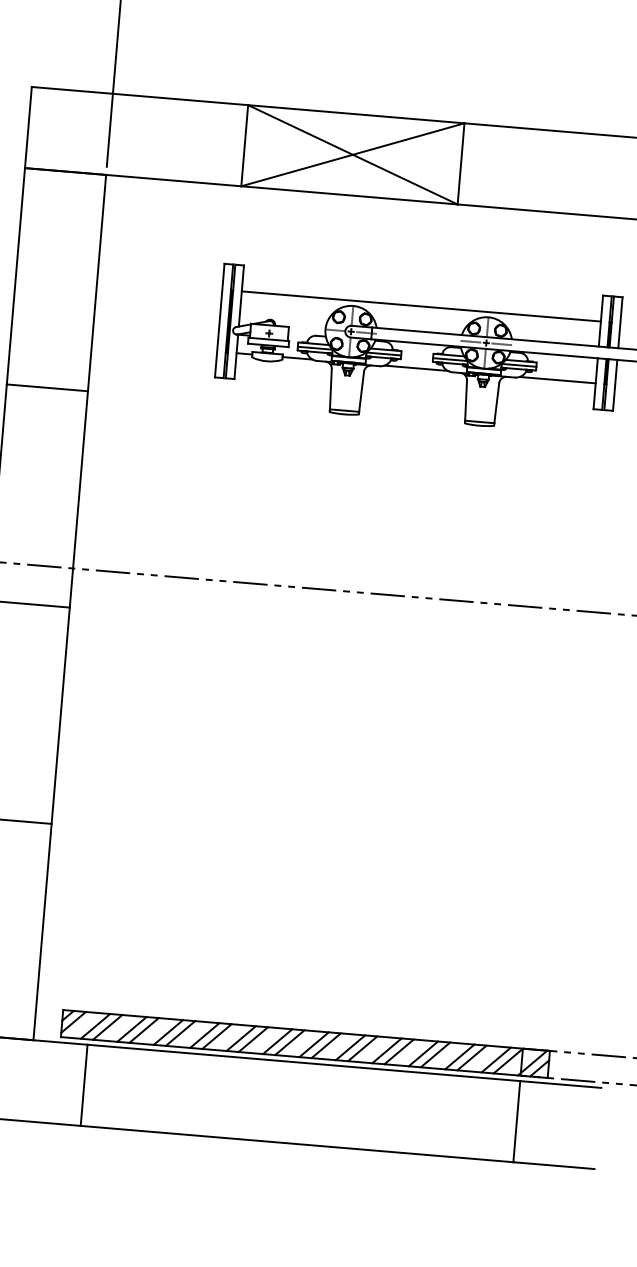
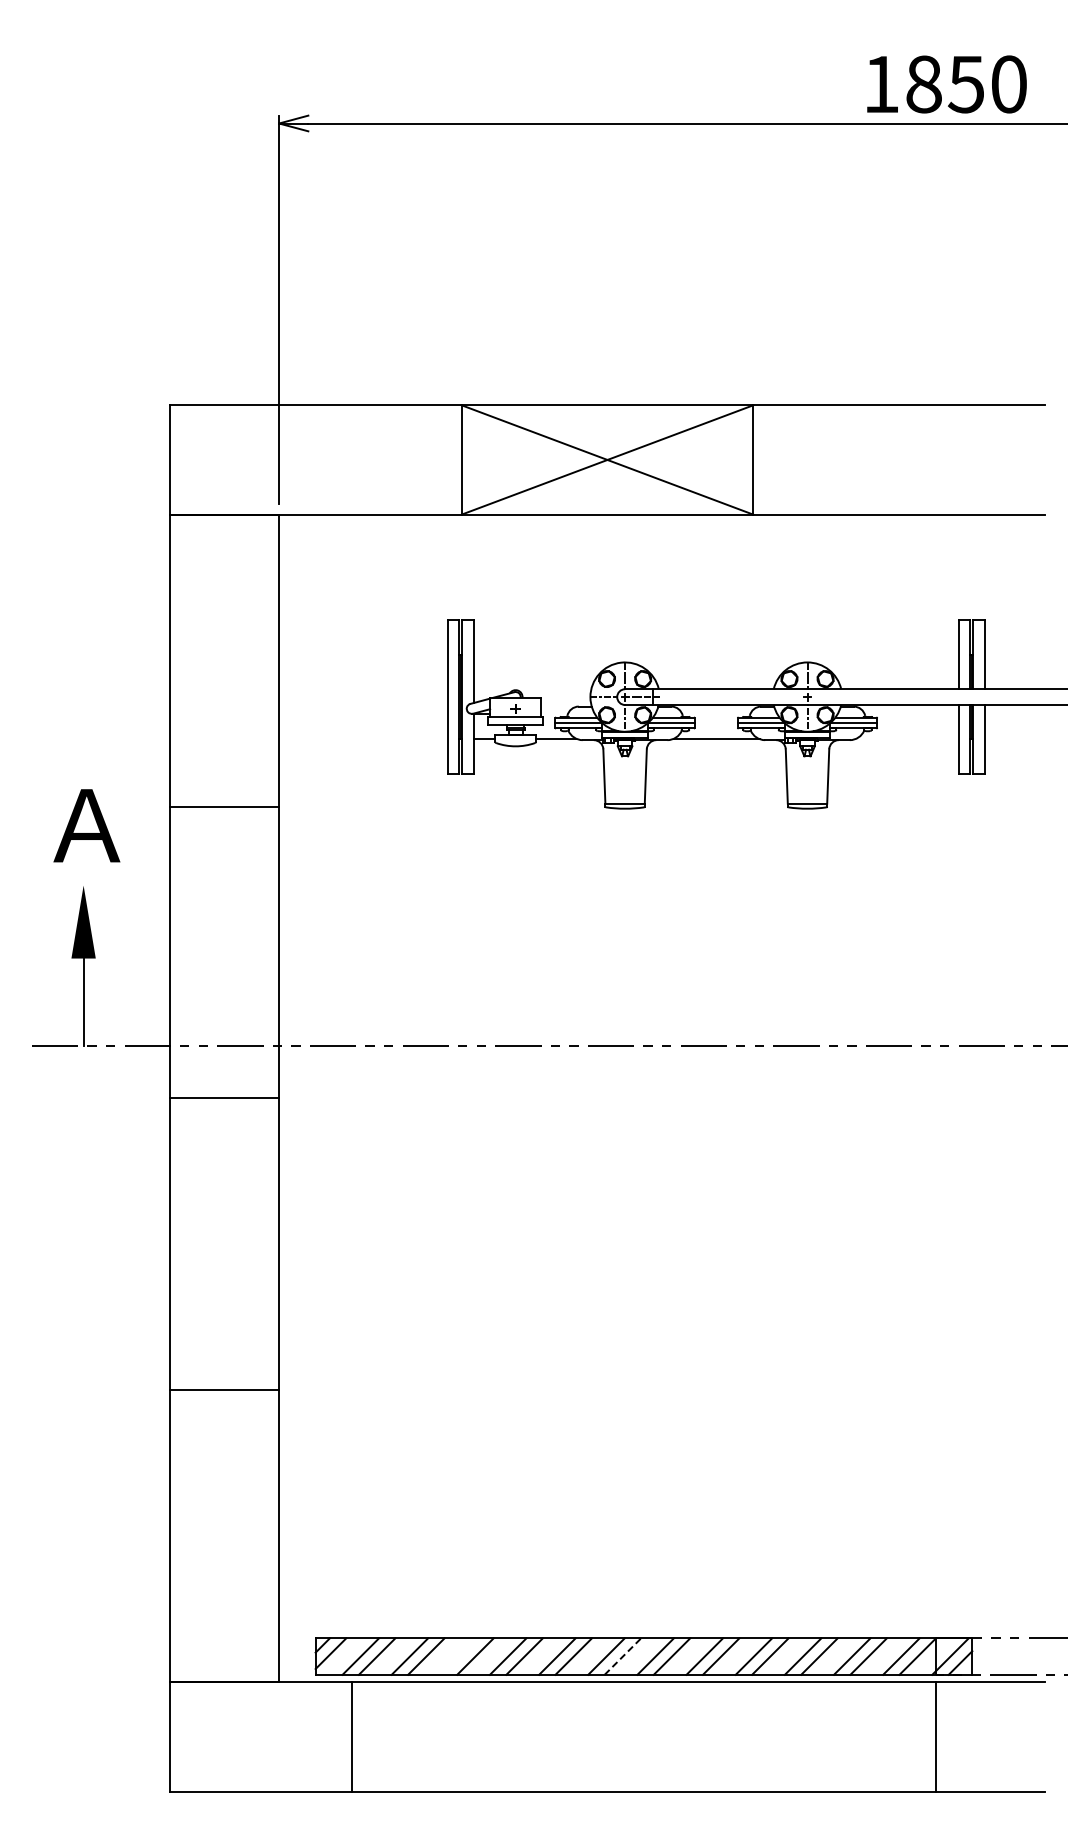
line: (421, 306) -> (716, 655), removed
line: (470, 342) -> (786, 697), removed
line: (501, 344) -> (828, 697), removed
line: (557, 379) -> (907, 738), removed
line: (167, 1032) -> (458, 1656), removed
line: (289, 1042) -> (622, 1656), solid -> dashed

